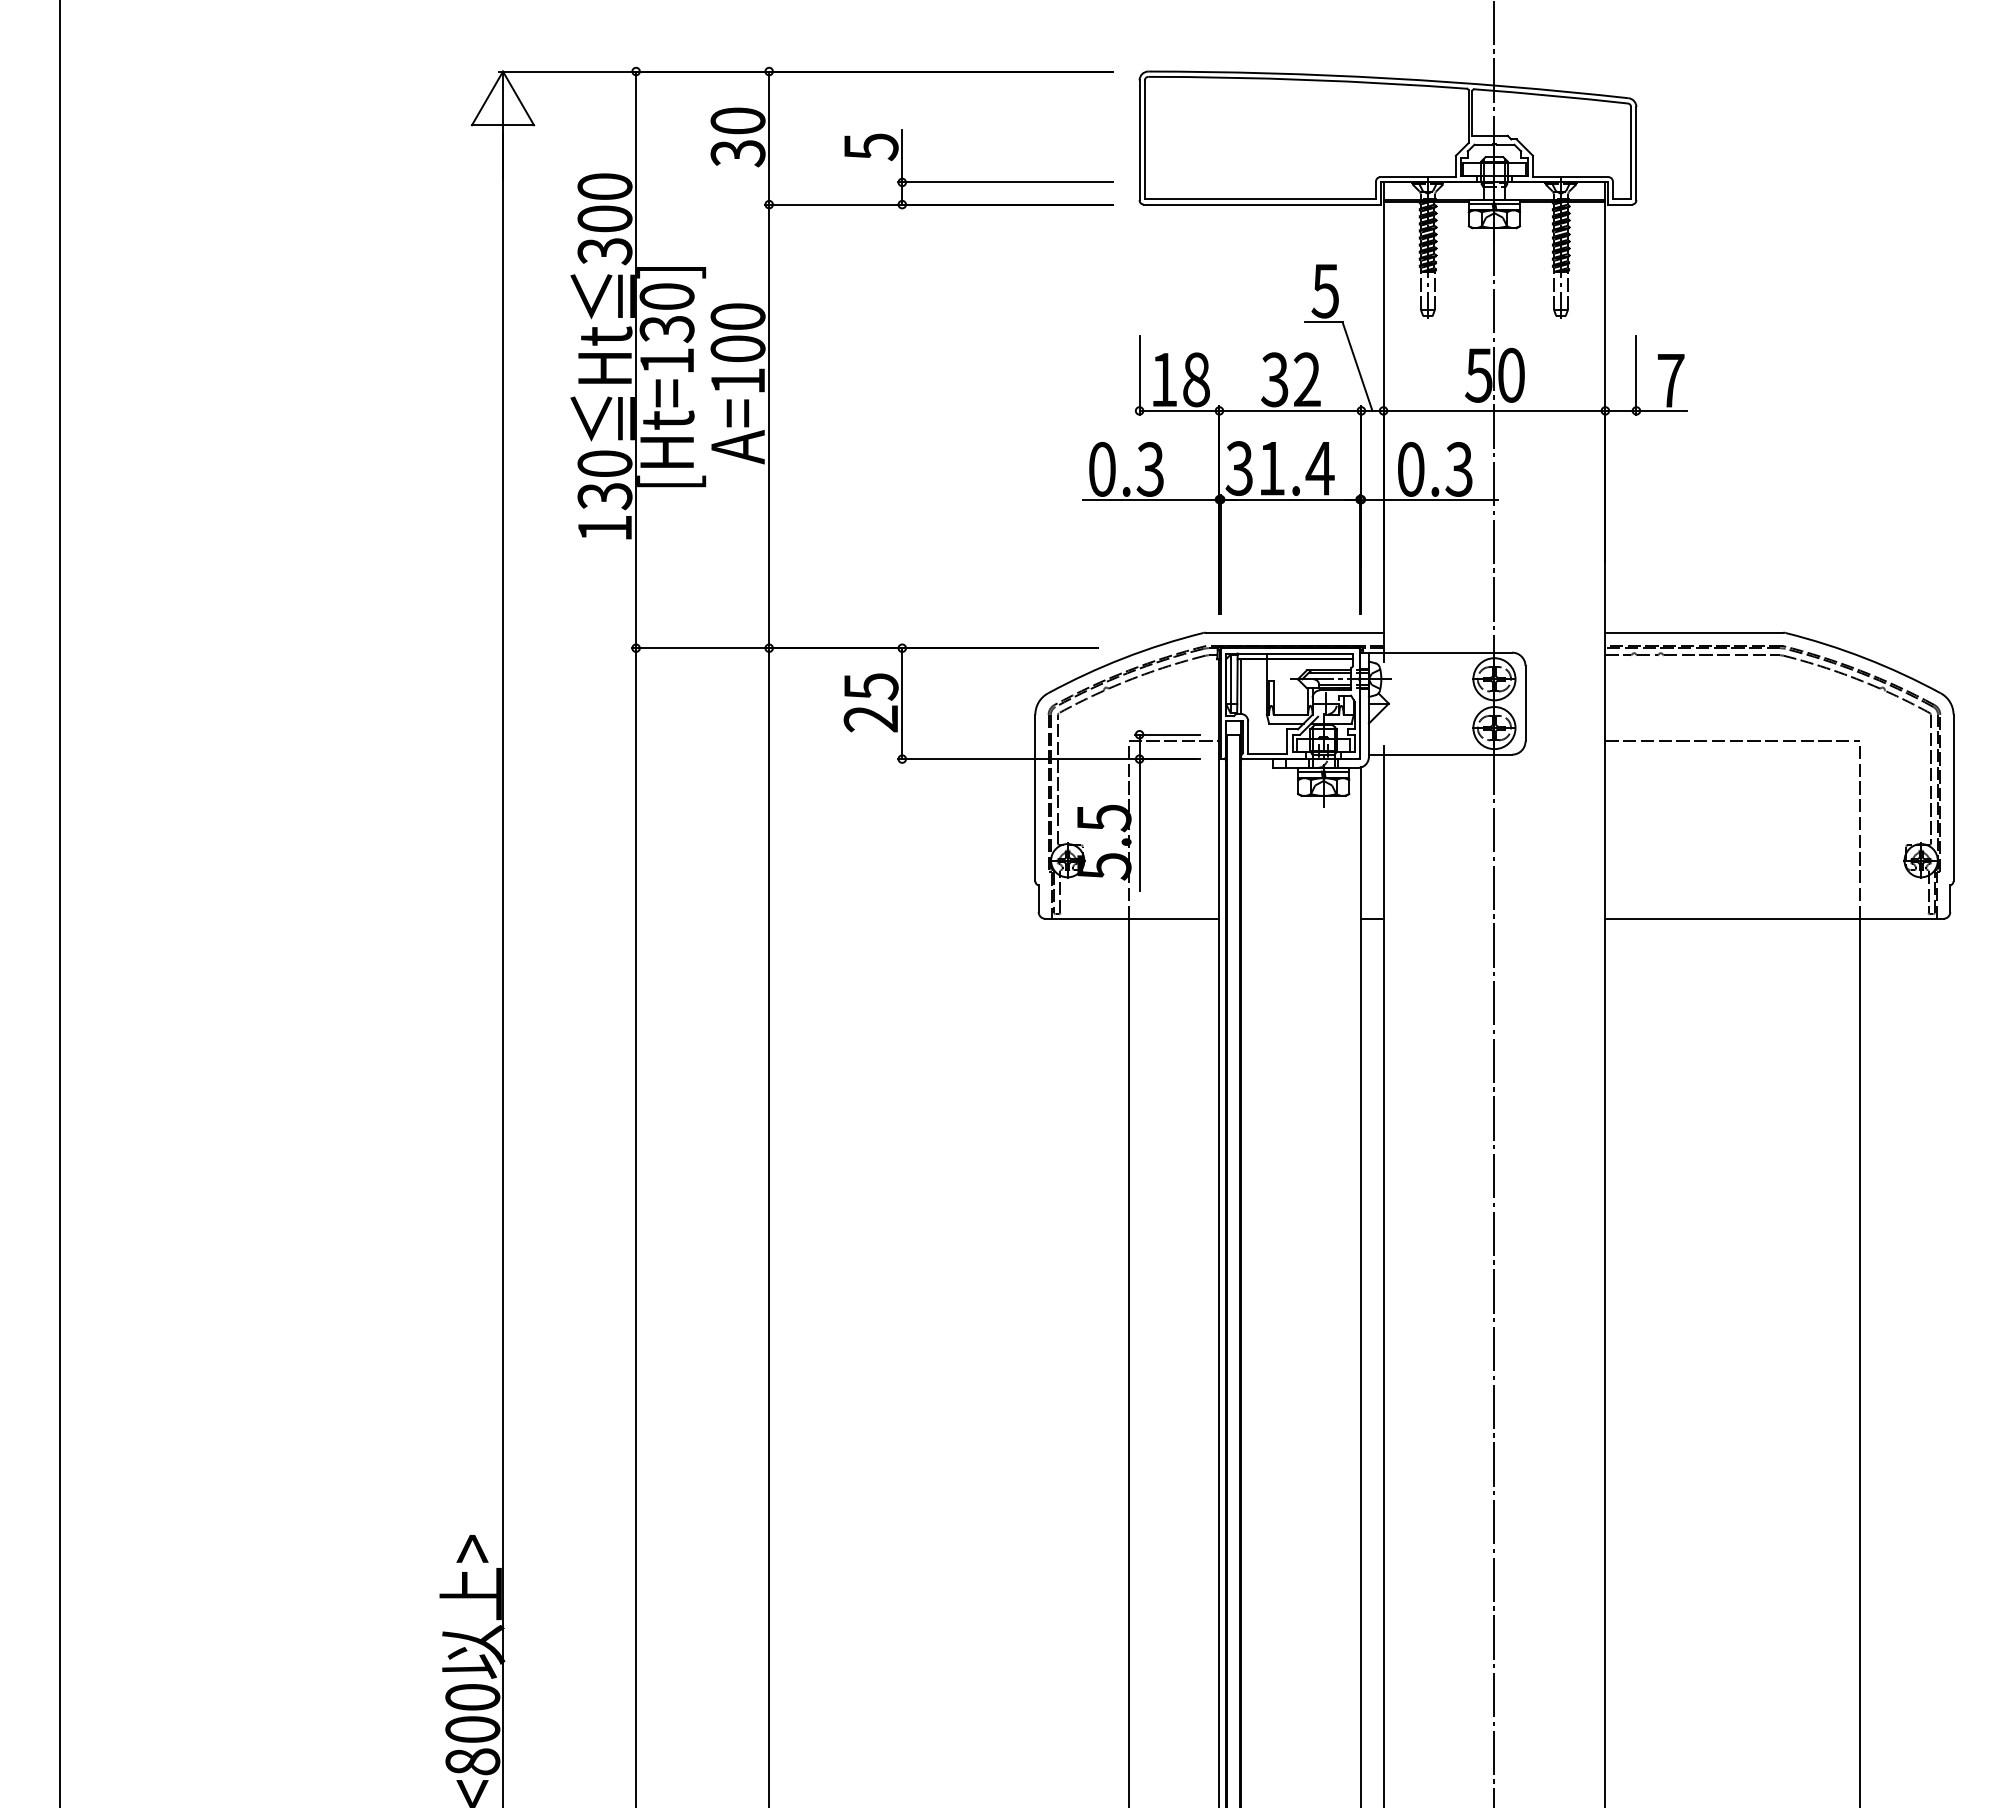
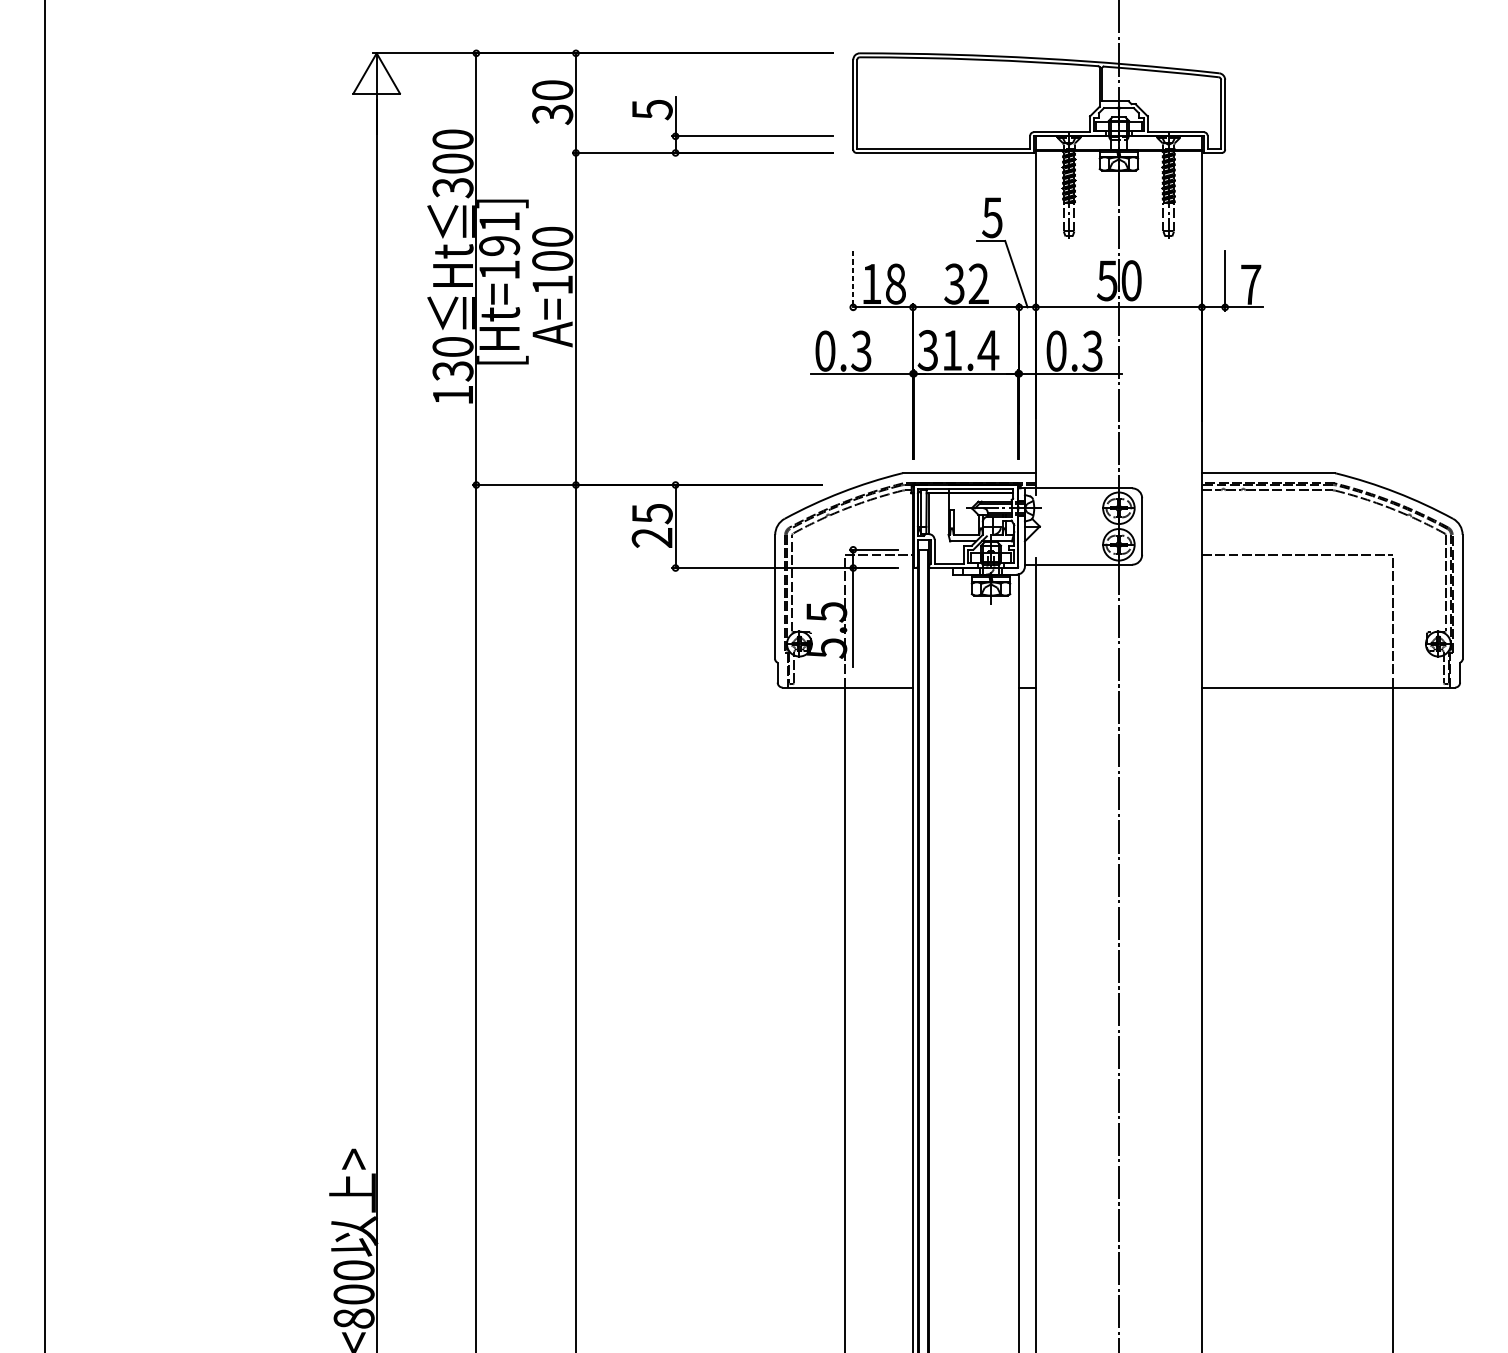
text: (666, 313) -> (499, 234), [Ht=130] -> [Ht=191]
line: (1139, 375) -> (853, 280), solid -> dashed

